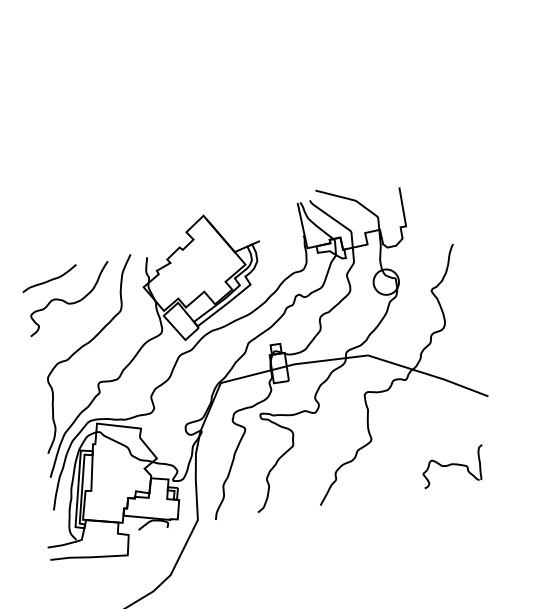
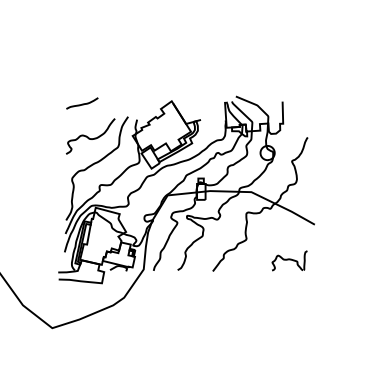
curve: (49, 278) -> (82, 103), moved

